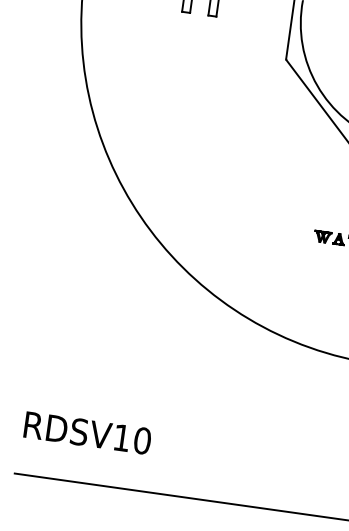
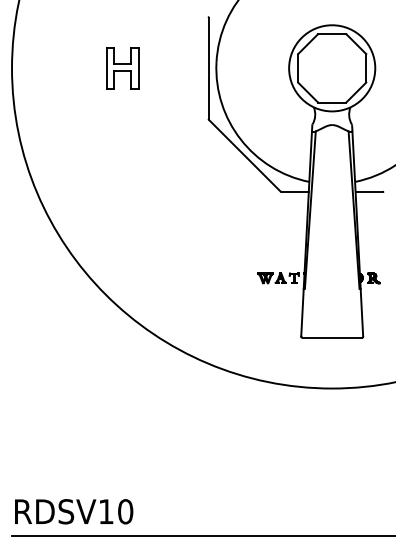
text: (88, 432) -> (74, 511), moved

